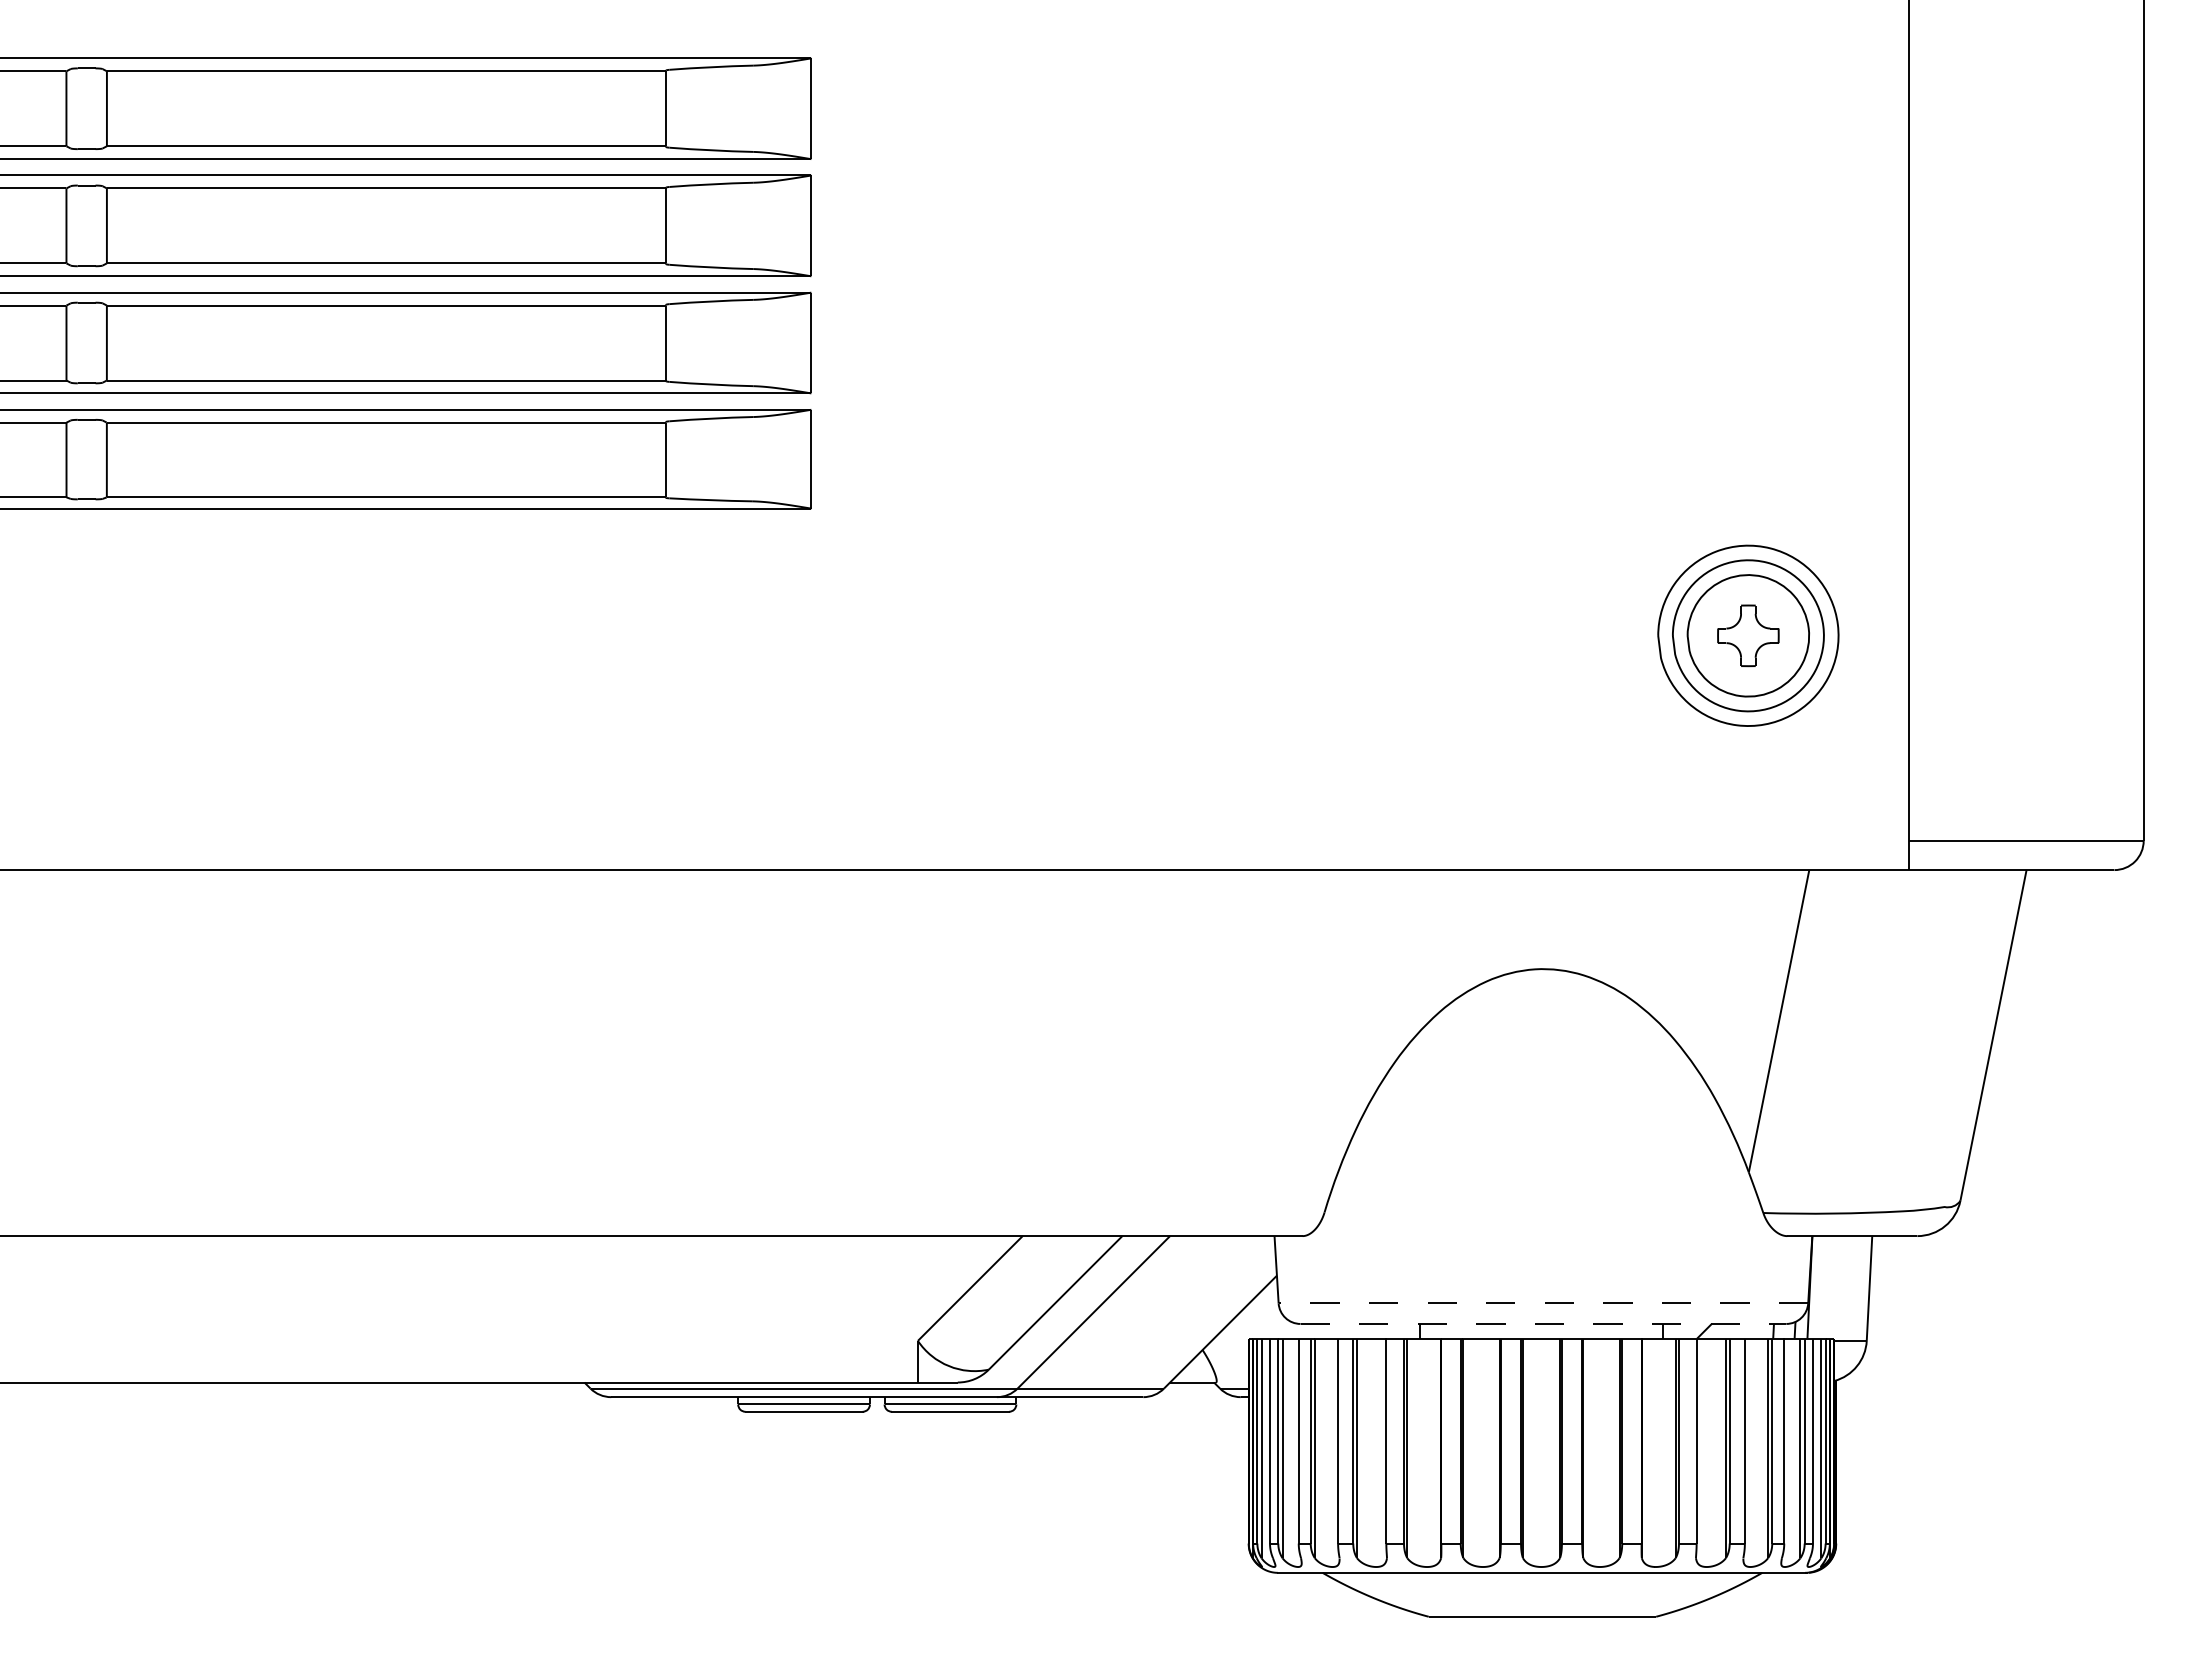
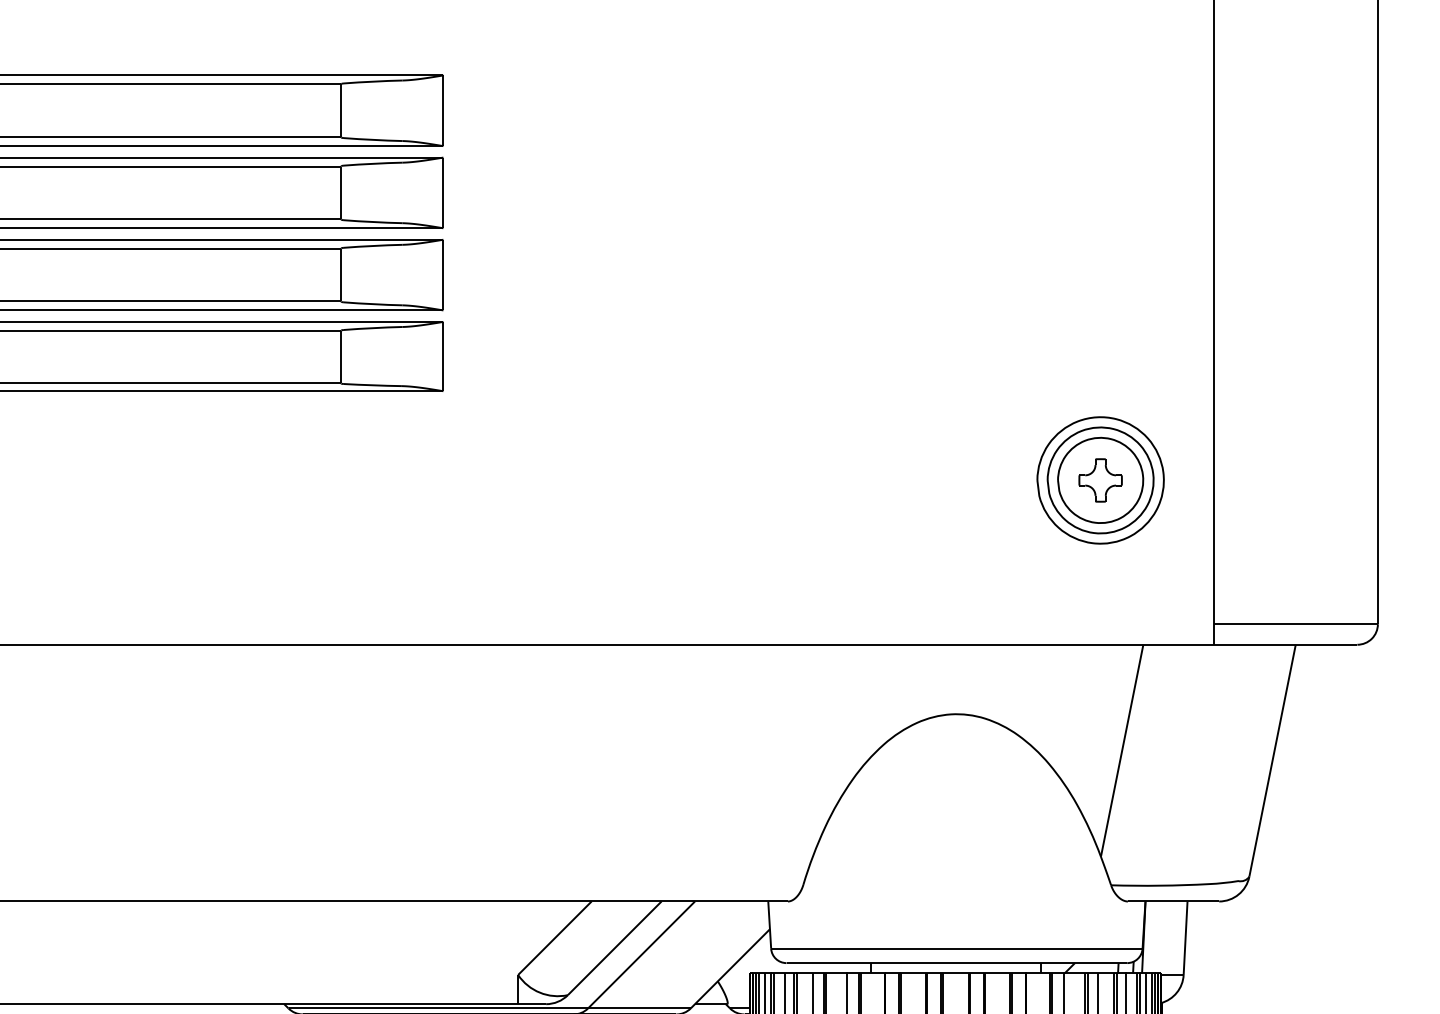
line: (1543, 1303) -> (956, 948), dashed -> solid
line: (1543, 1323) -> (956, 962), dashed -> solid

